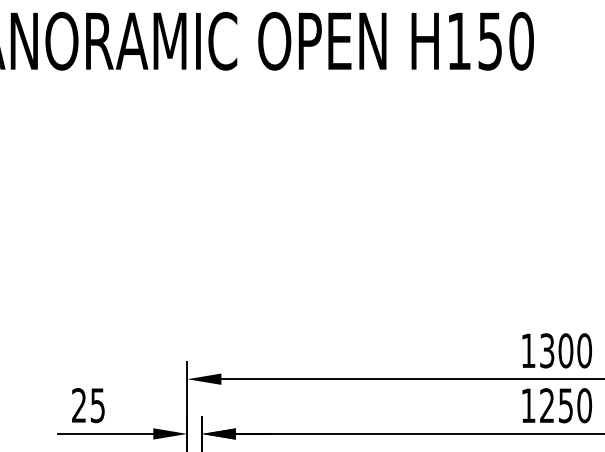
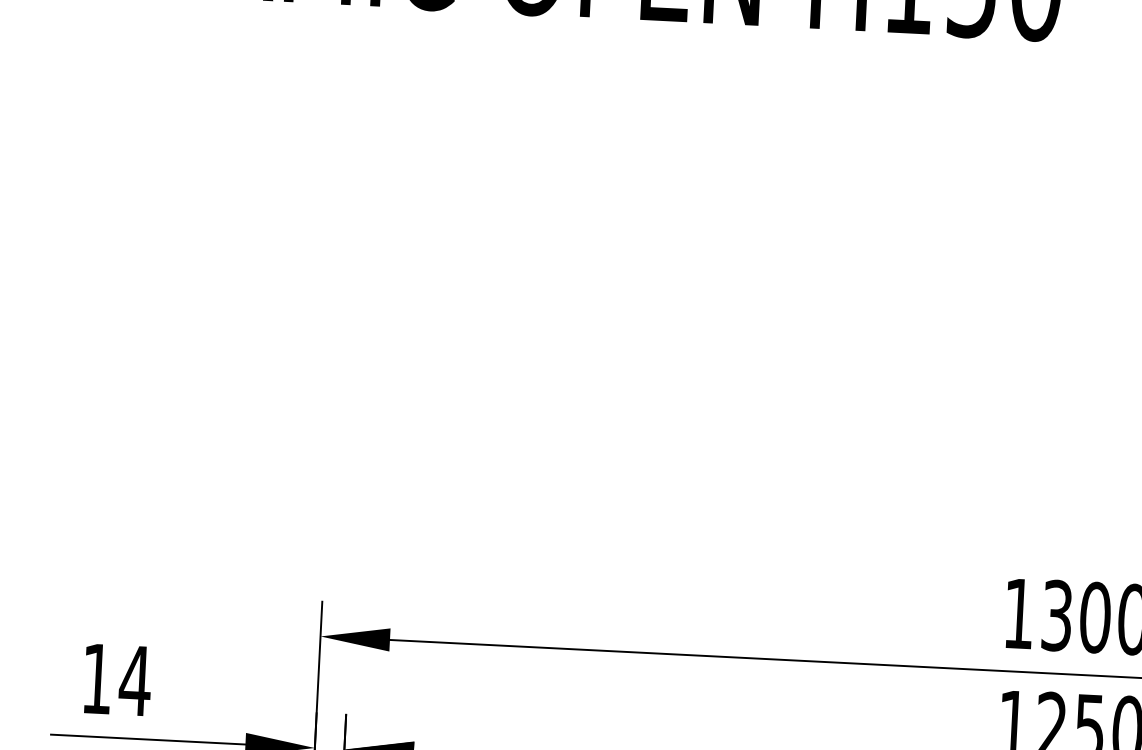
text: (88, 405) -> (116, 679), 25 -> 14

